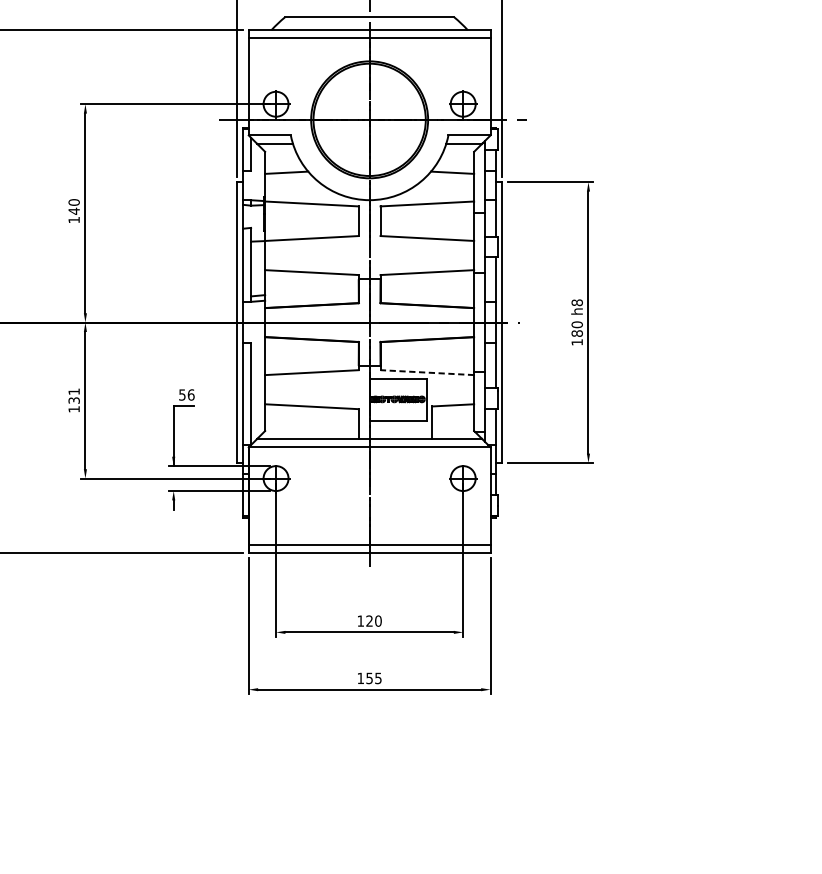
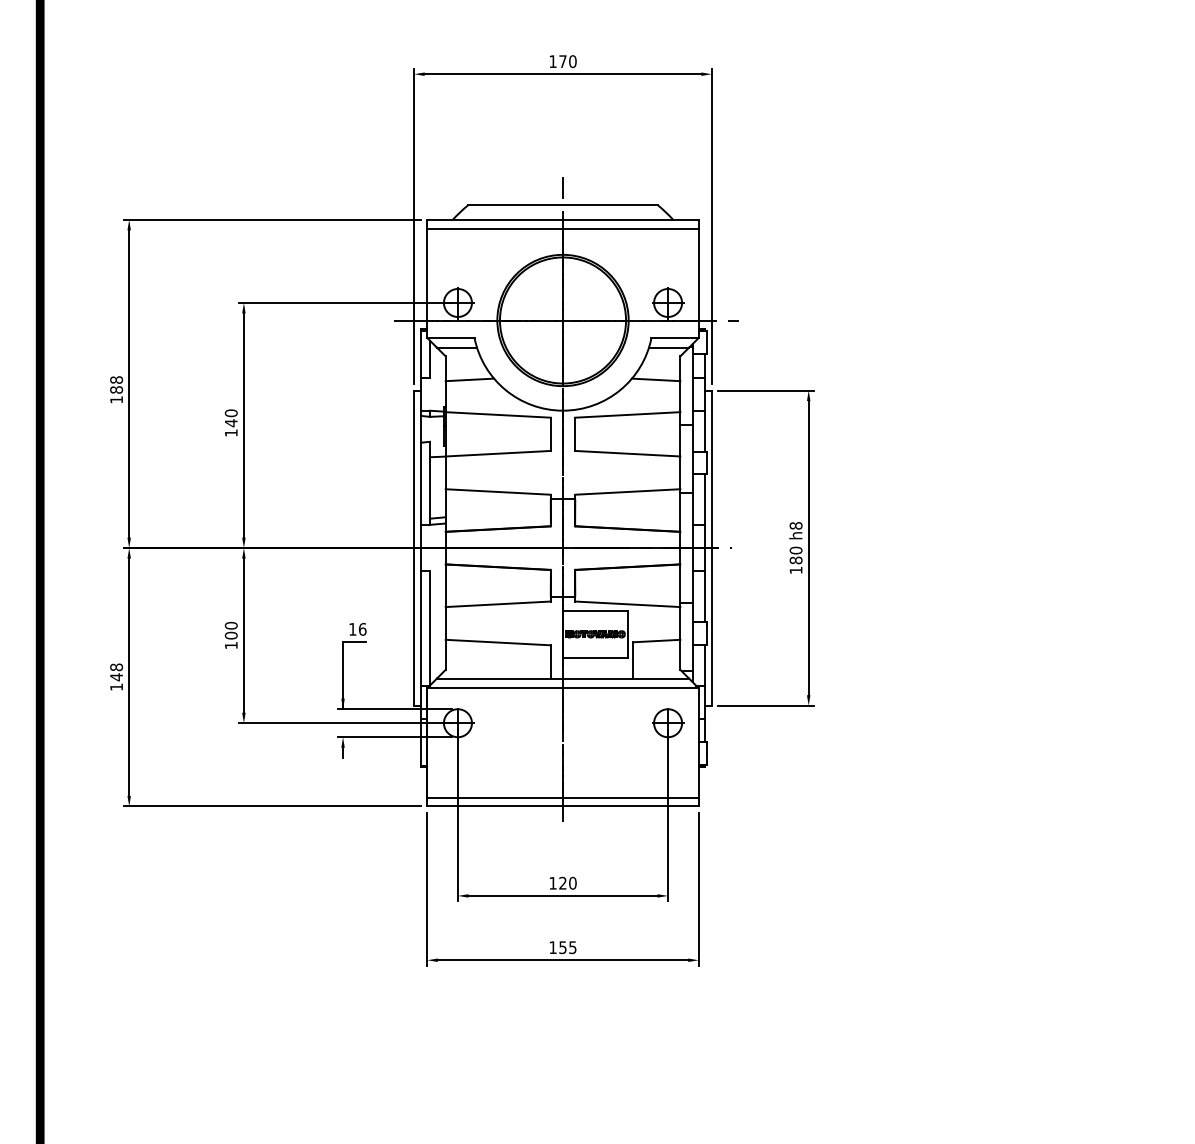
line: (427, 372) -> (627, 604), dashed -> solid
text: (73, 395) -> (230, 630), 131 -> 100
text: (182, 395) -> (352, 629), 56 -> 16

